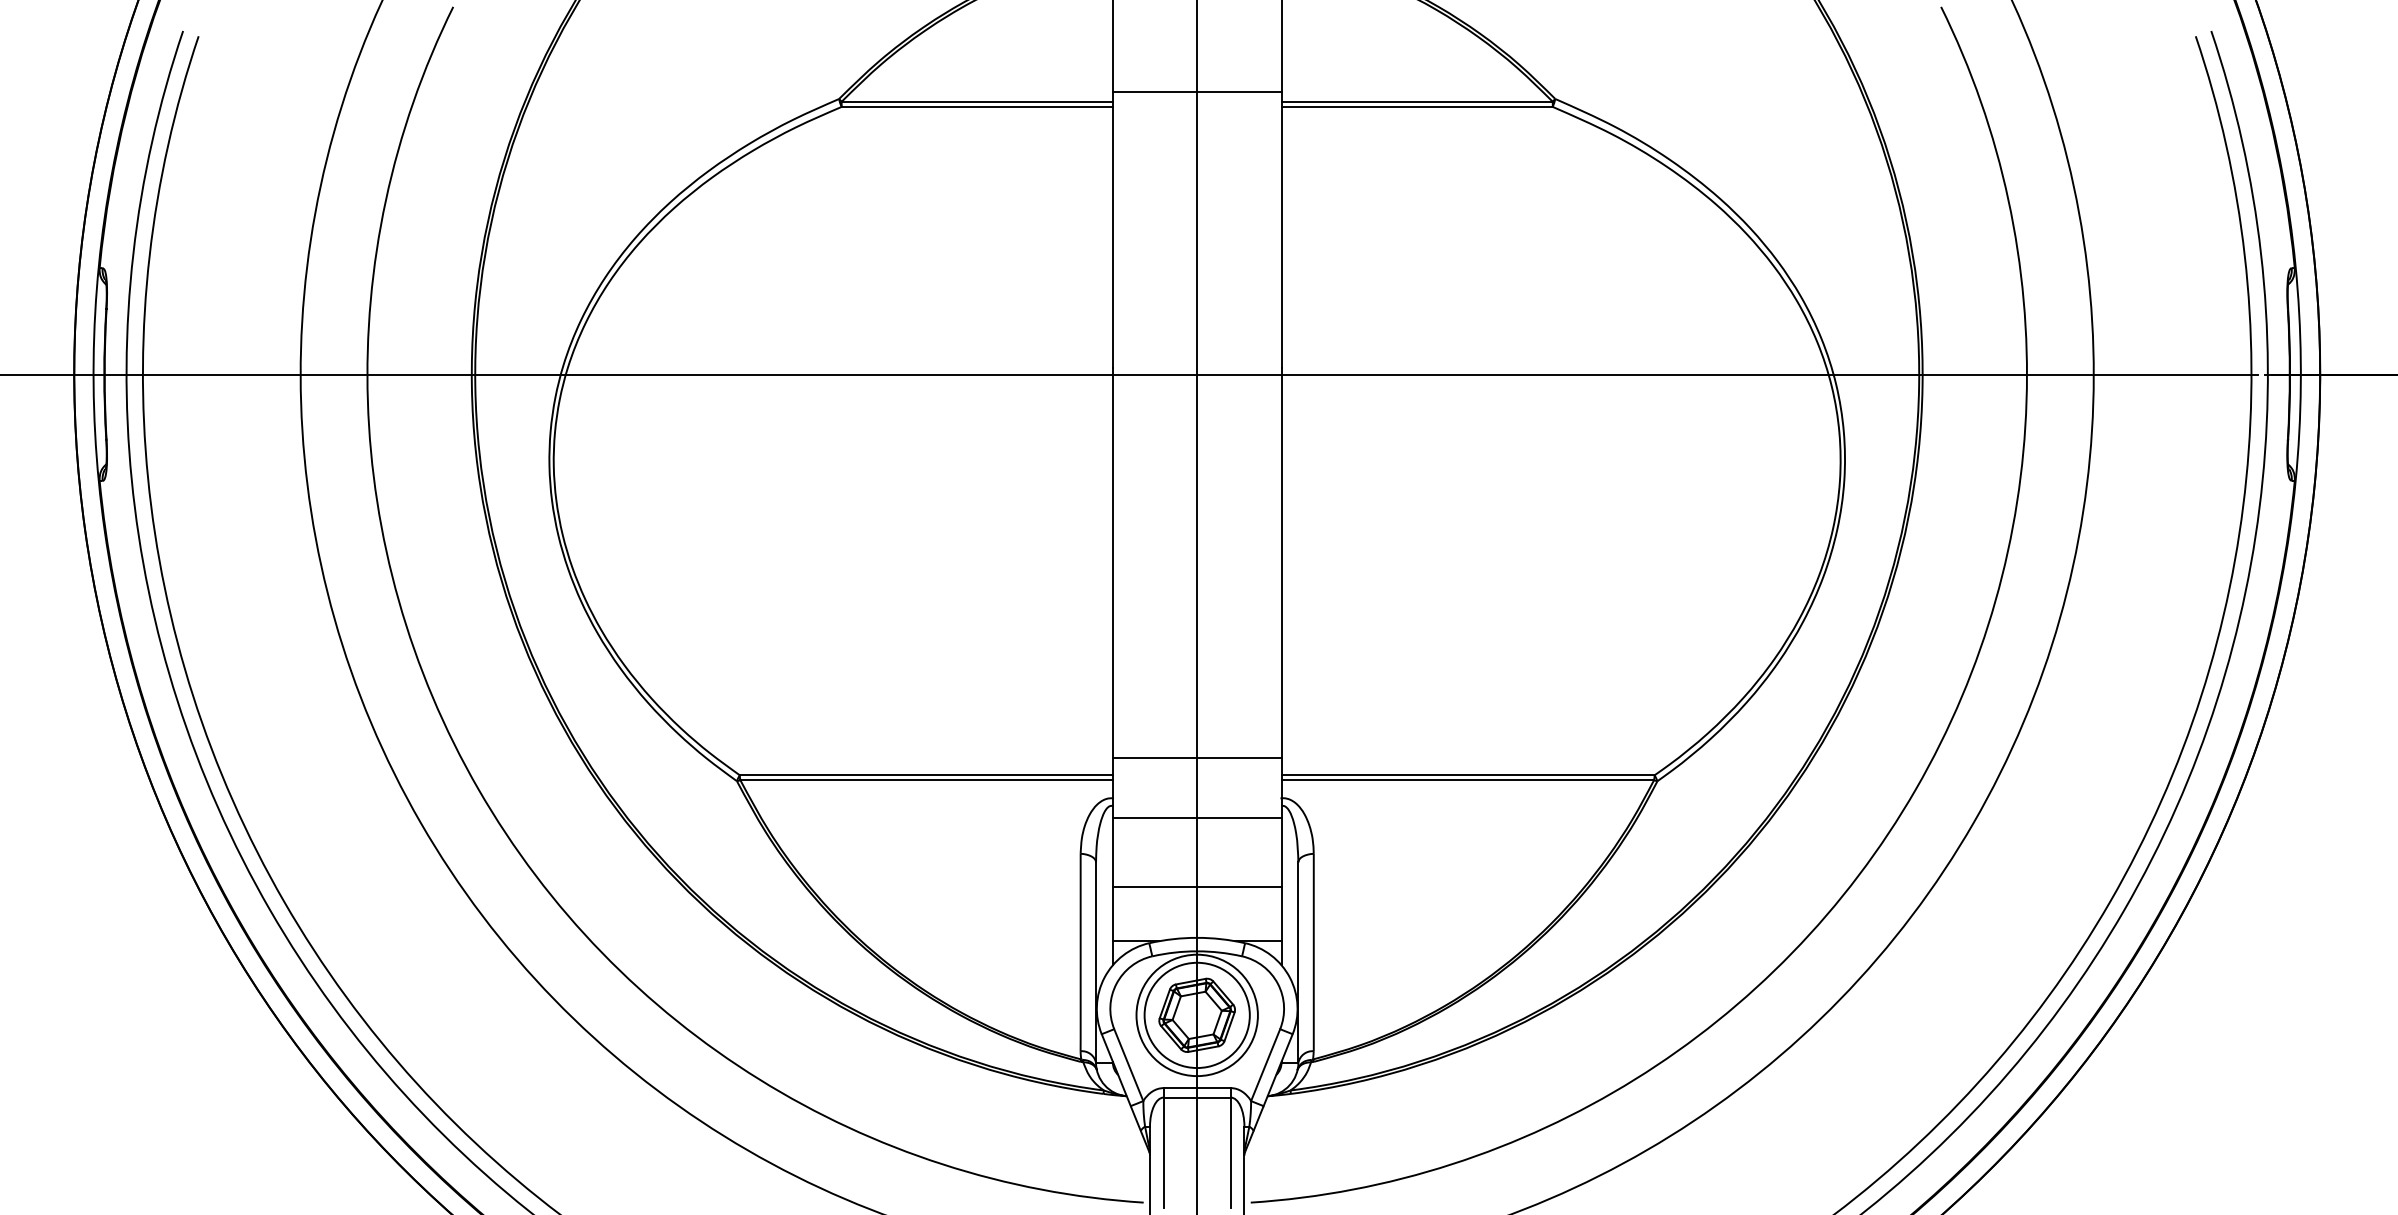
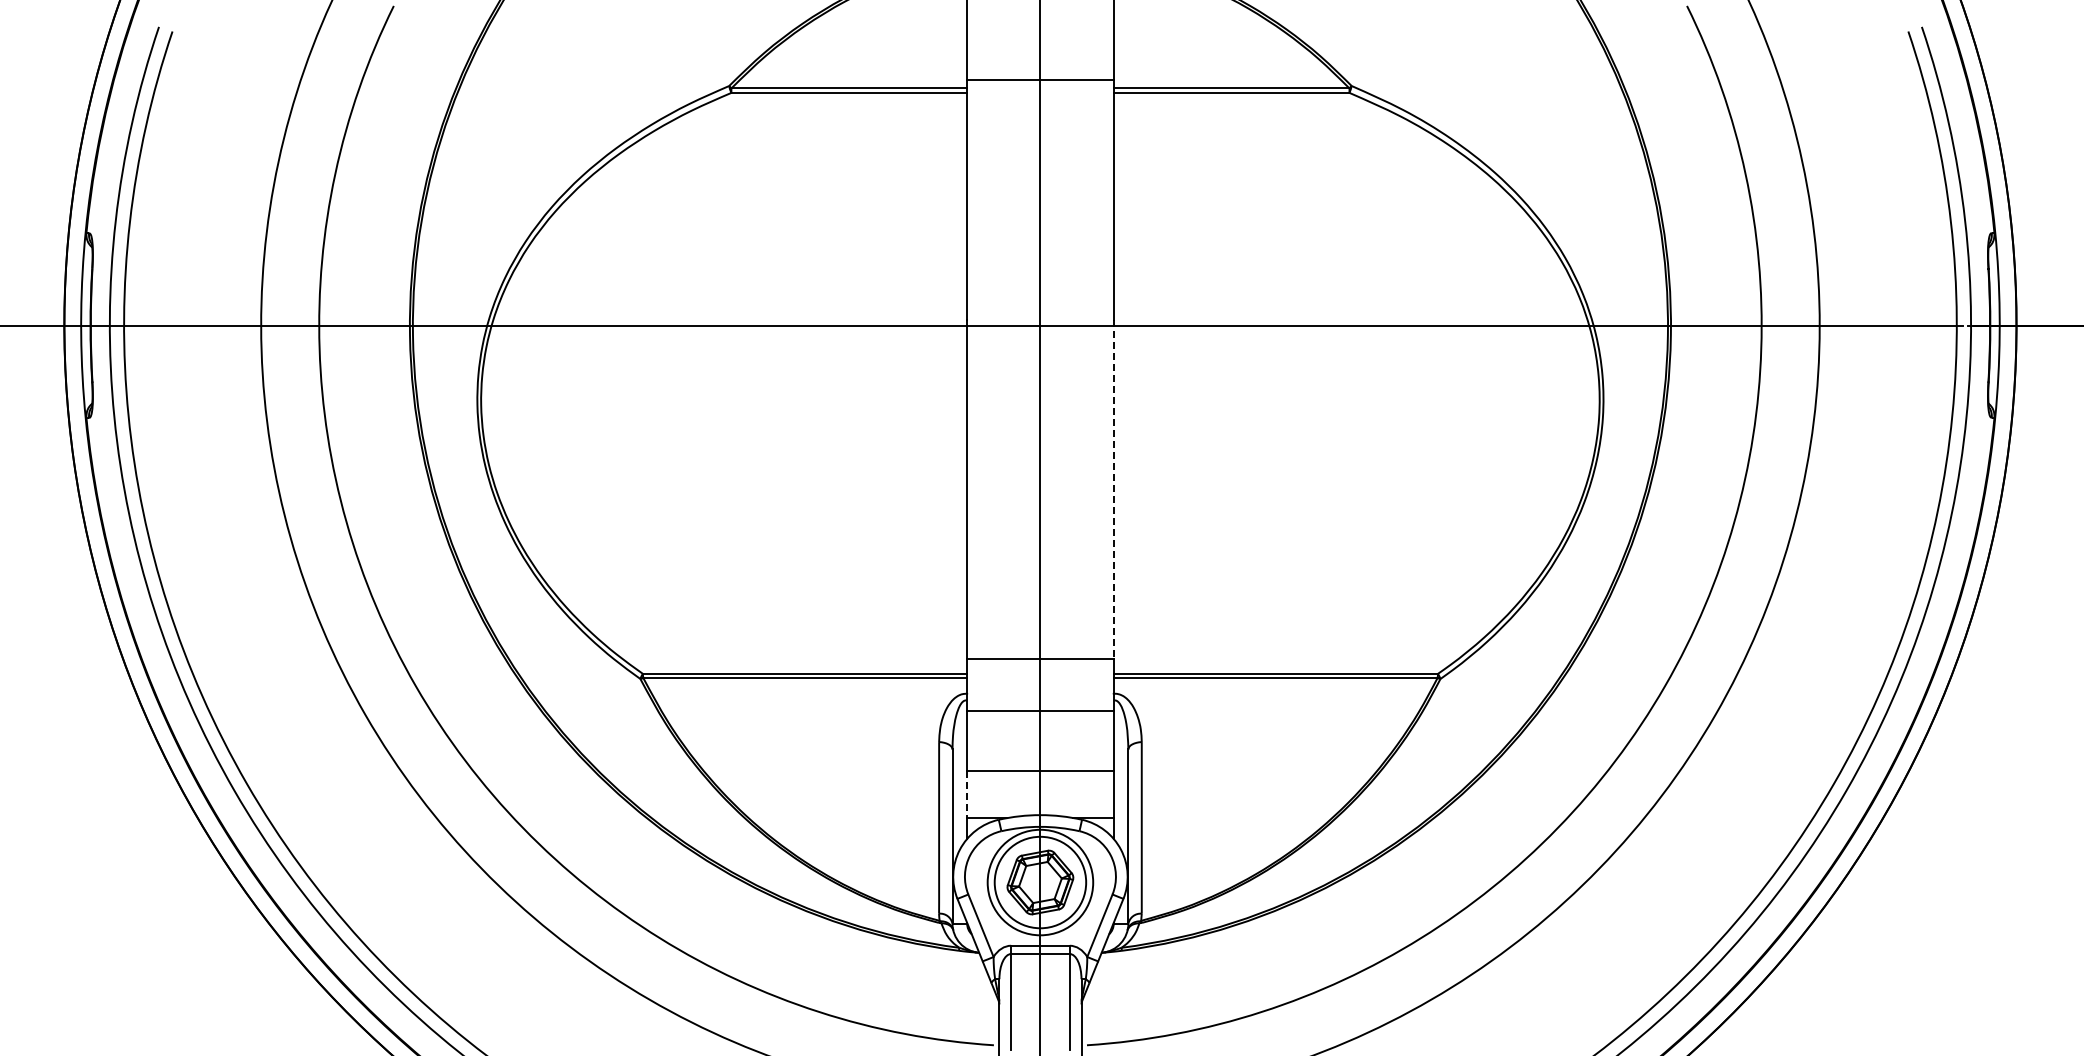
line: (1281, 563) -> (1113, 489), solid -> dashed
line: (1113, 915) -> (967, 795), solid -> dashed

